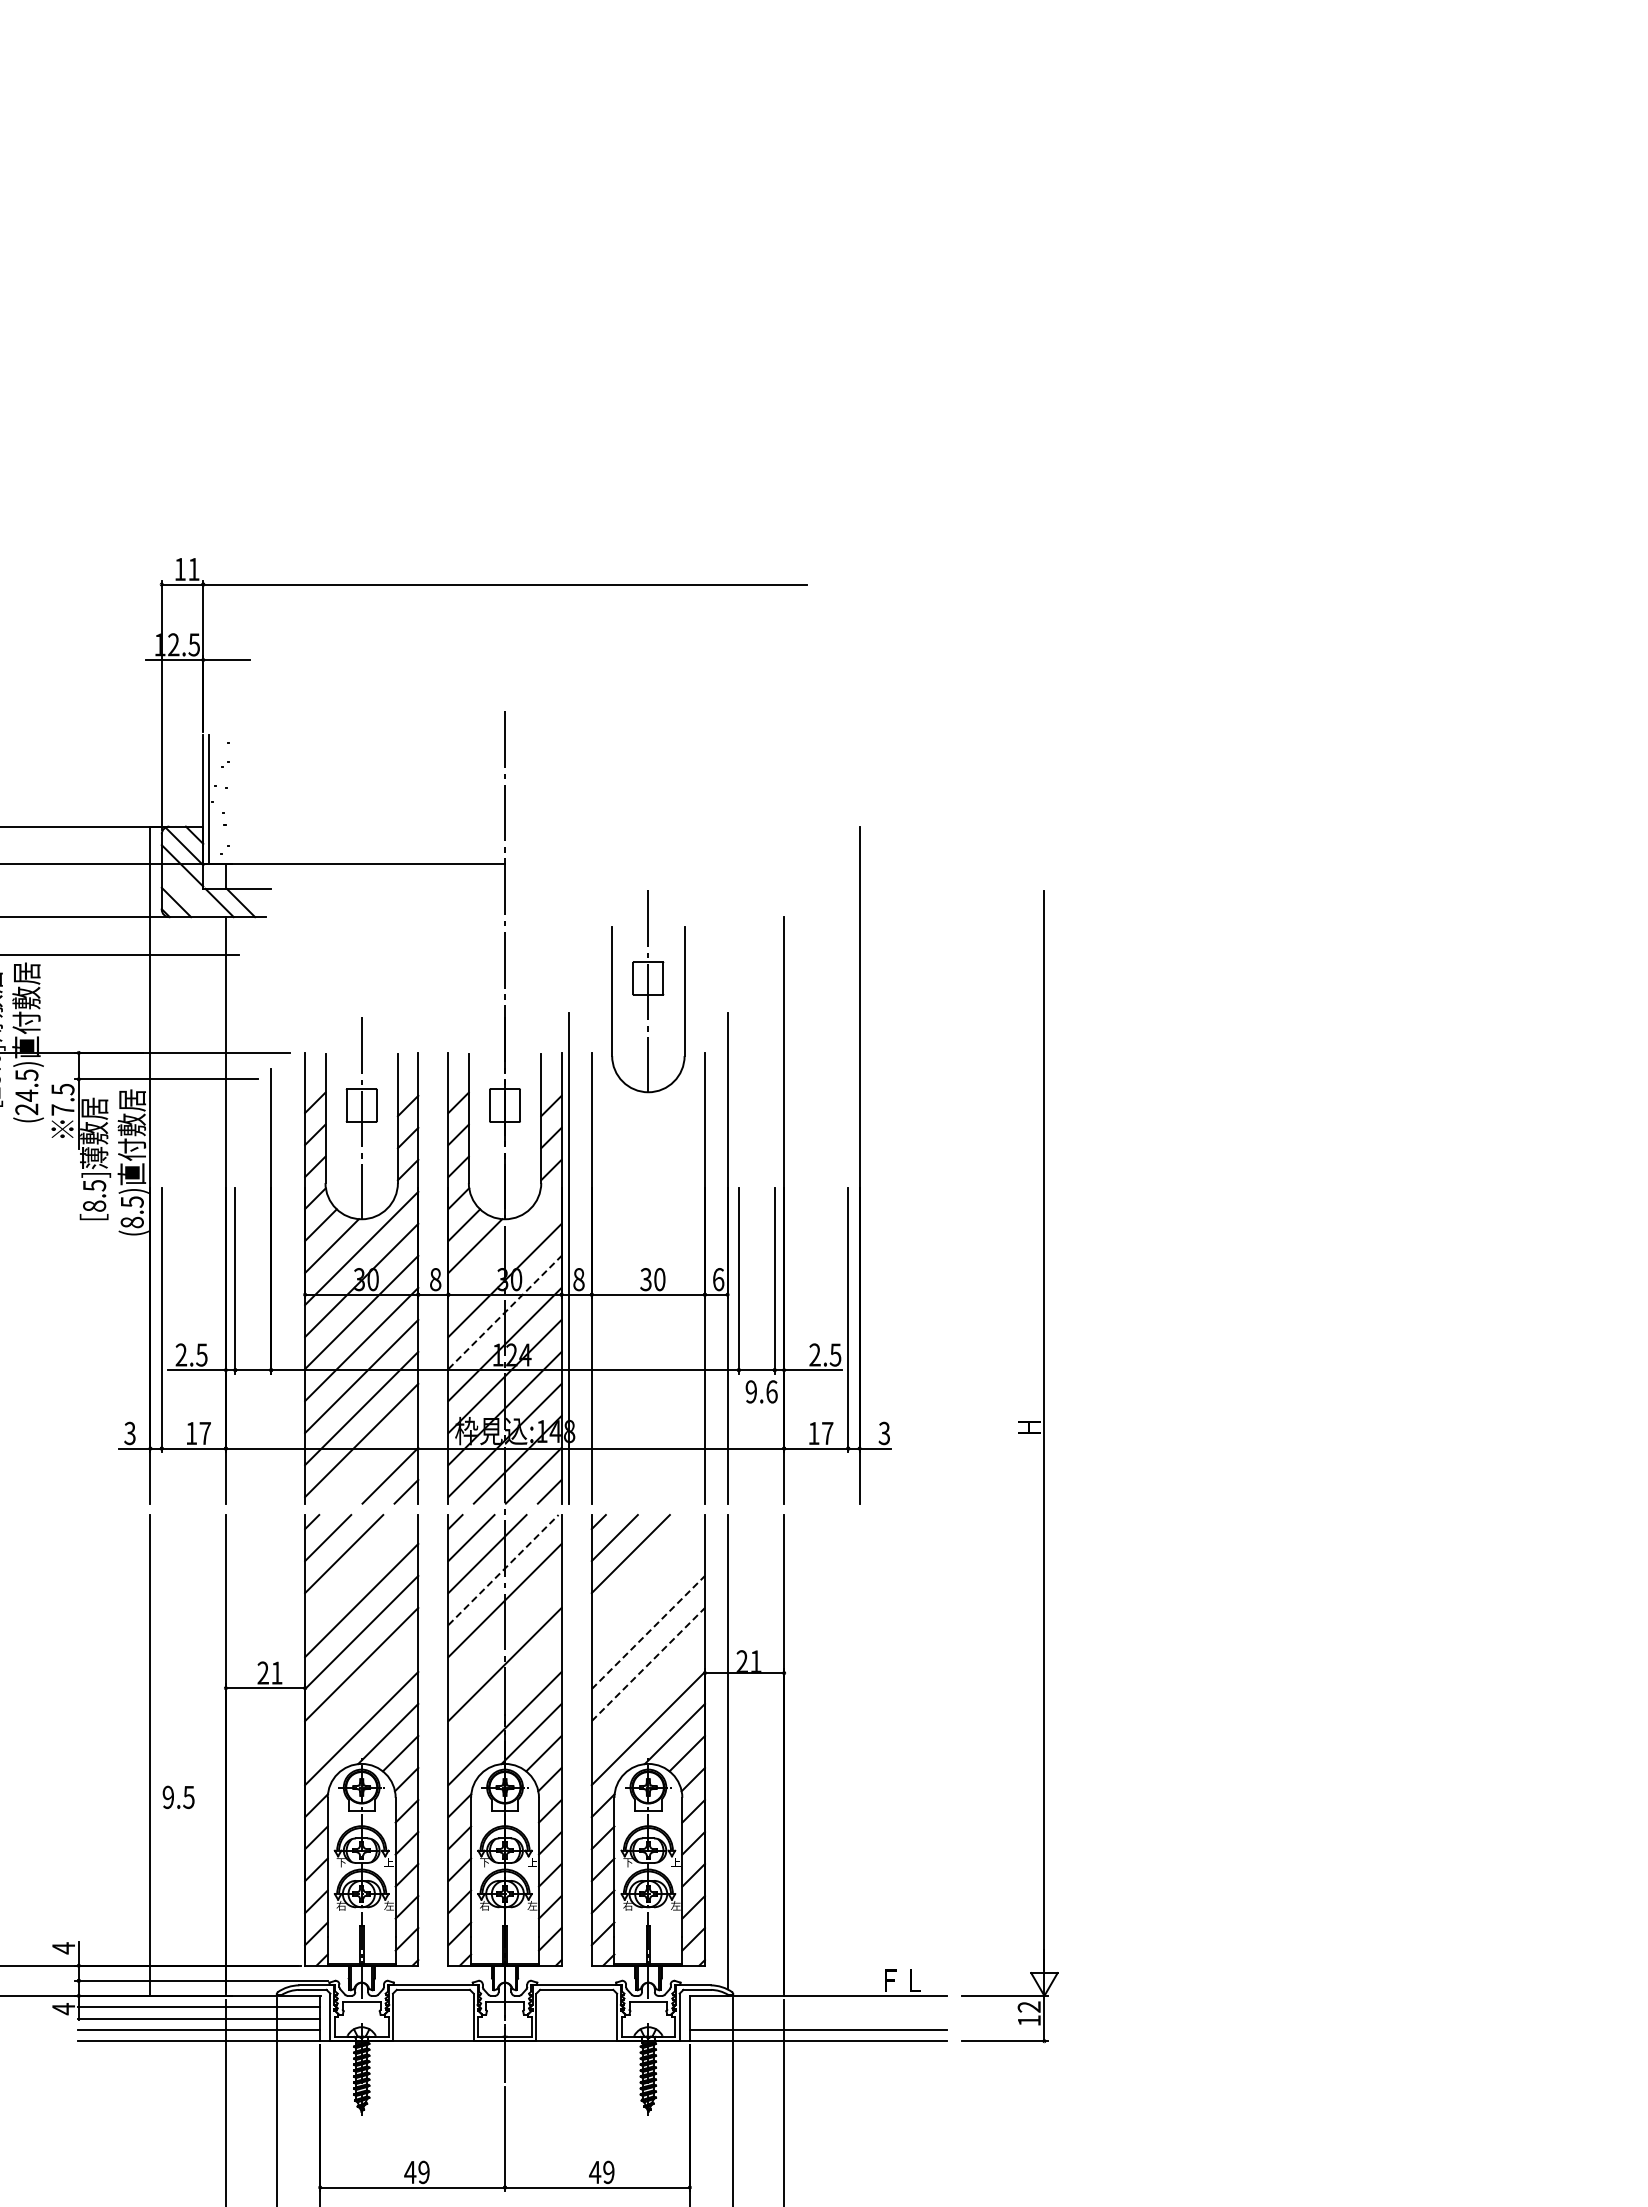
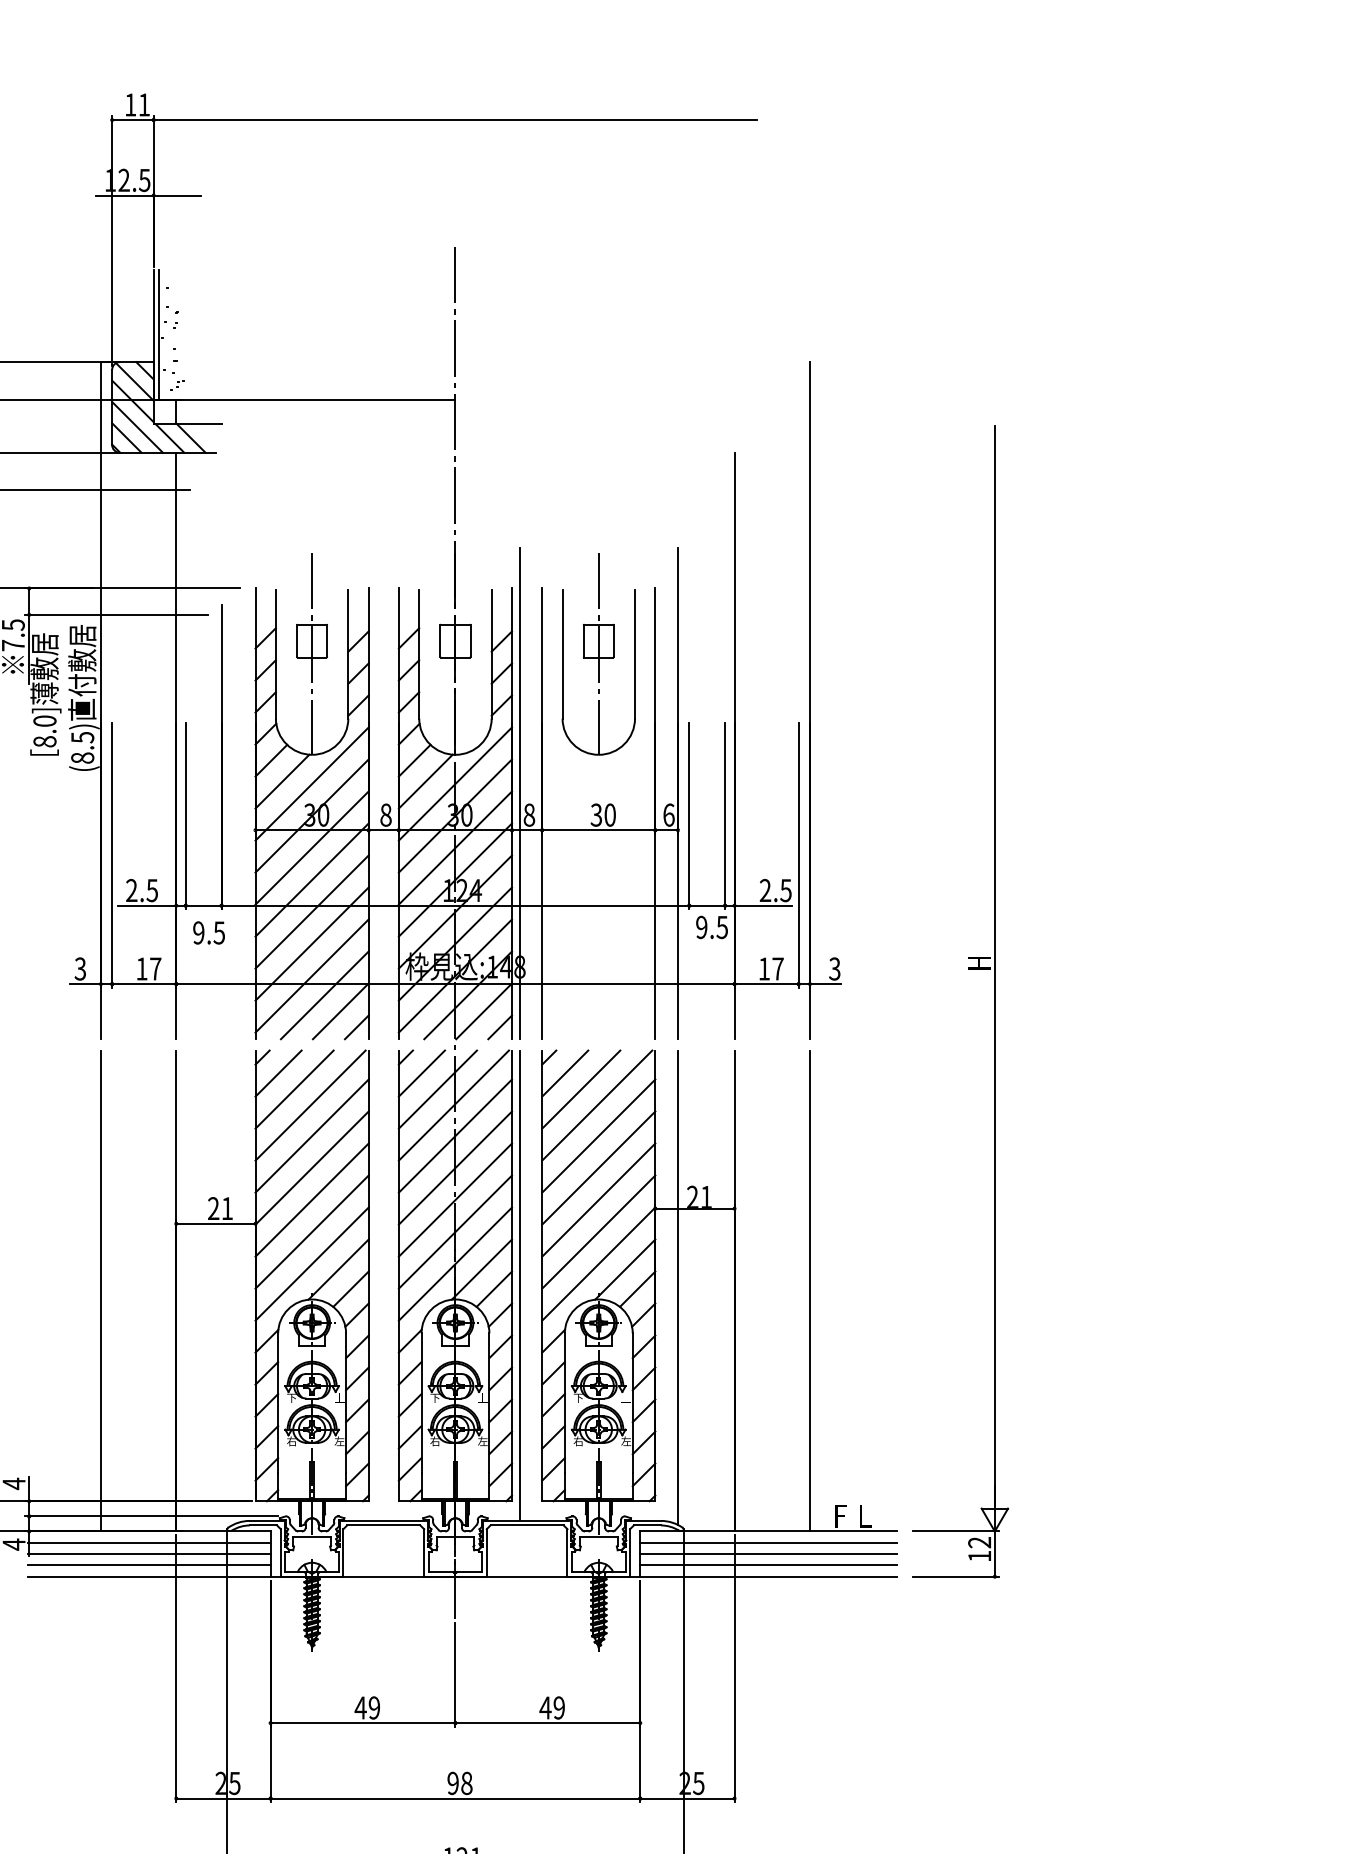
line: (186, 891) -> (136, 427), added
part: (648, 991) -> (598, 654), moved
text: (94, 1185) -> (44, 721), 8.5] -> 8.0]
line: (504, 1248) -> (454, 784), added
line: (505, 1312) -> (455, 848), dashed -> solid
text: (771, 1391) -> (721, 927), 9.6 -> 9.5
line: (374, 1459) -> (324, 995), added
line: (360, 1569) -> (310, 1105), added
line: (646, 1569) -> (596, 1105), added
line: (503, 1570) -> (453, 1106), dashed -> solid
line: (647, 1600) -> (597, 1136), added
line: (504, 1632) -> (454, 1168), added
line: (648, 1632) -> (598, 1168), dashed -> solid
line: (648, 1664) -> (598, 1200), dashed -> solid
line: (361, 1696) -> (311, 1232), added
line: (504, 1696) -> (454, 1232), added
line: (647, 1696) -> (597, 1232), added
line: (569, 1749) -> (519, 1285), added
line: (859, 1754) -> (809, 1290), added
text: (178, 1797) -> (208, 933), moved
line: (818, 2007) -> (768, 1543), added
line: (818, 2018) -> (768, 1554), added

